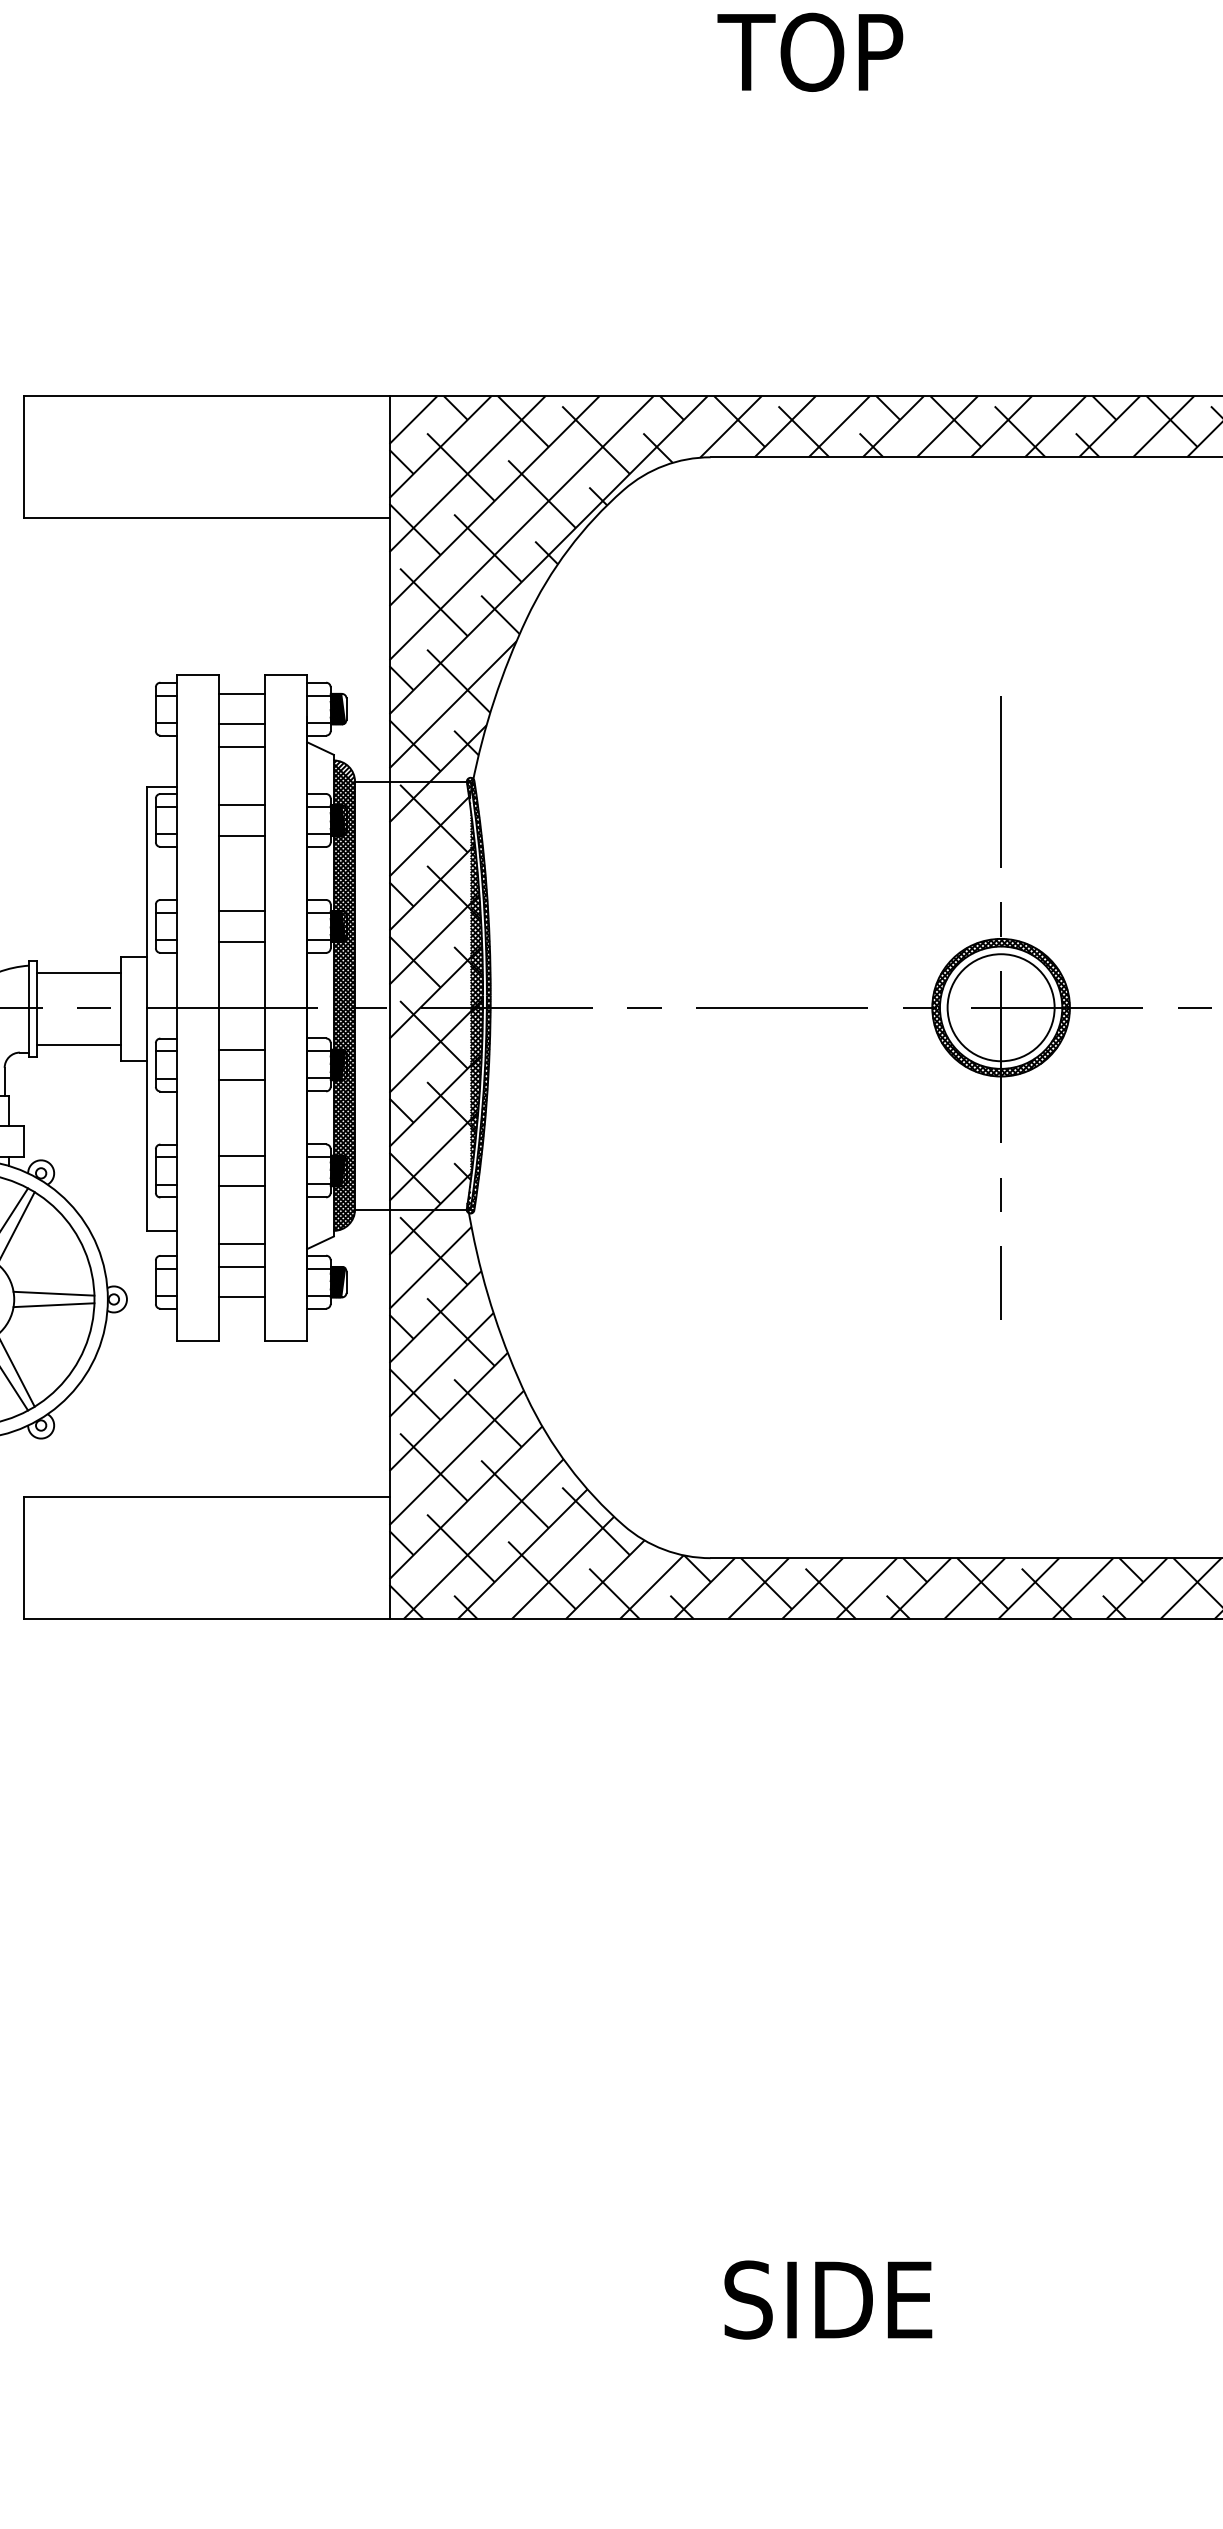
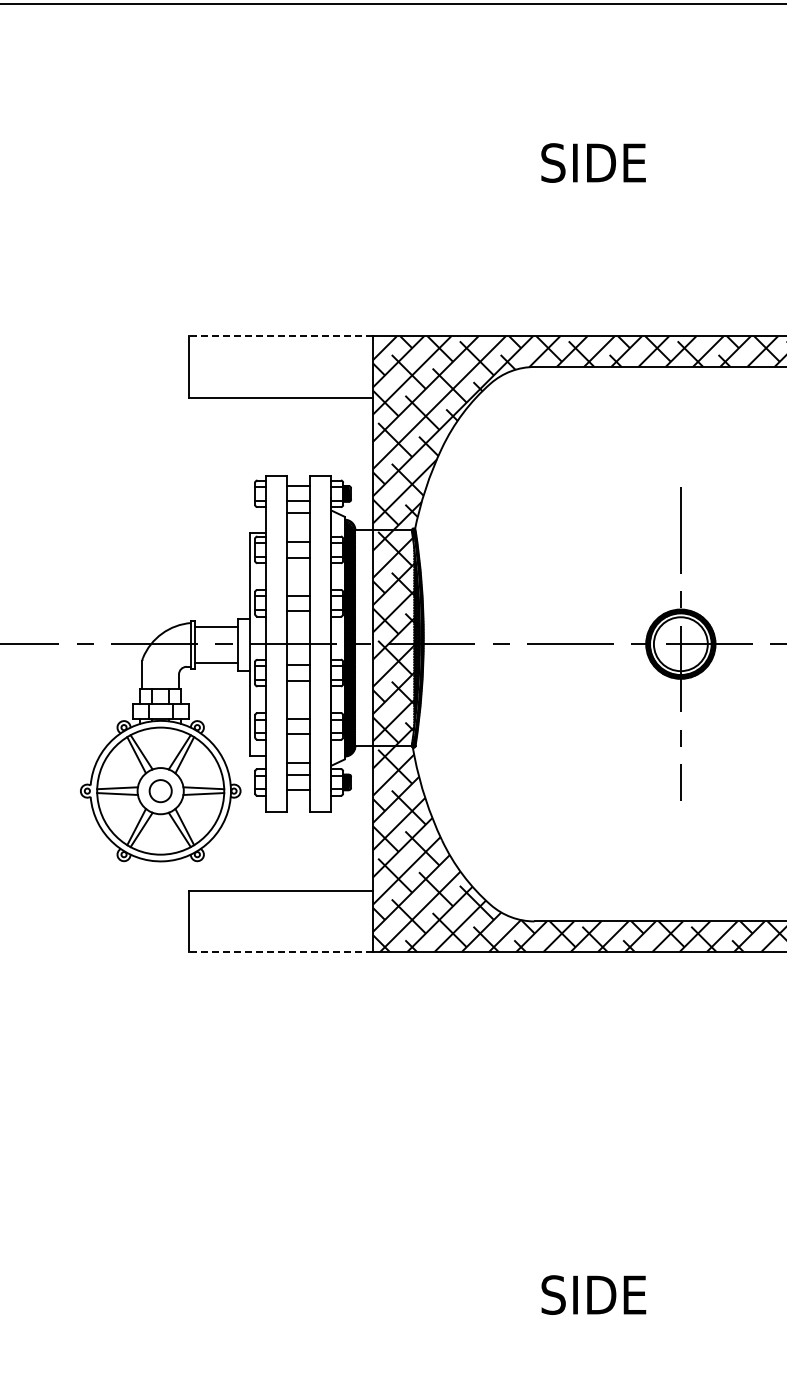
text: (823, 51) -> (591, 162), TOP -> SIDE
line: (206, 396) -> (280, 336), solid -> dashed
line: (206, 1619) -> (280, 952), solid -> dashed

